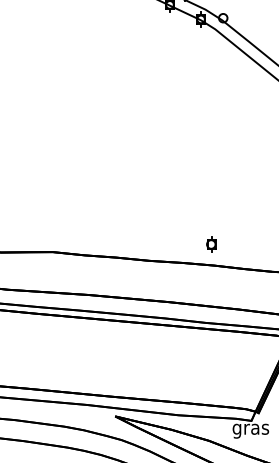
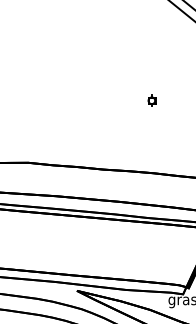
part: (211, 244) -> (152, 100), moved

